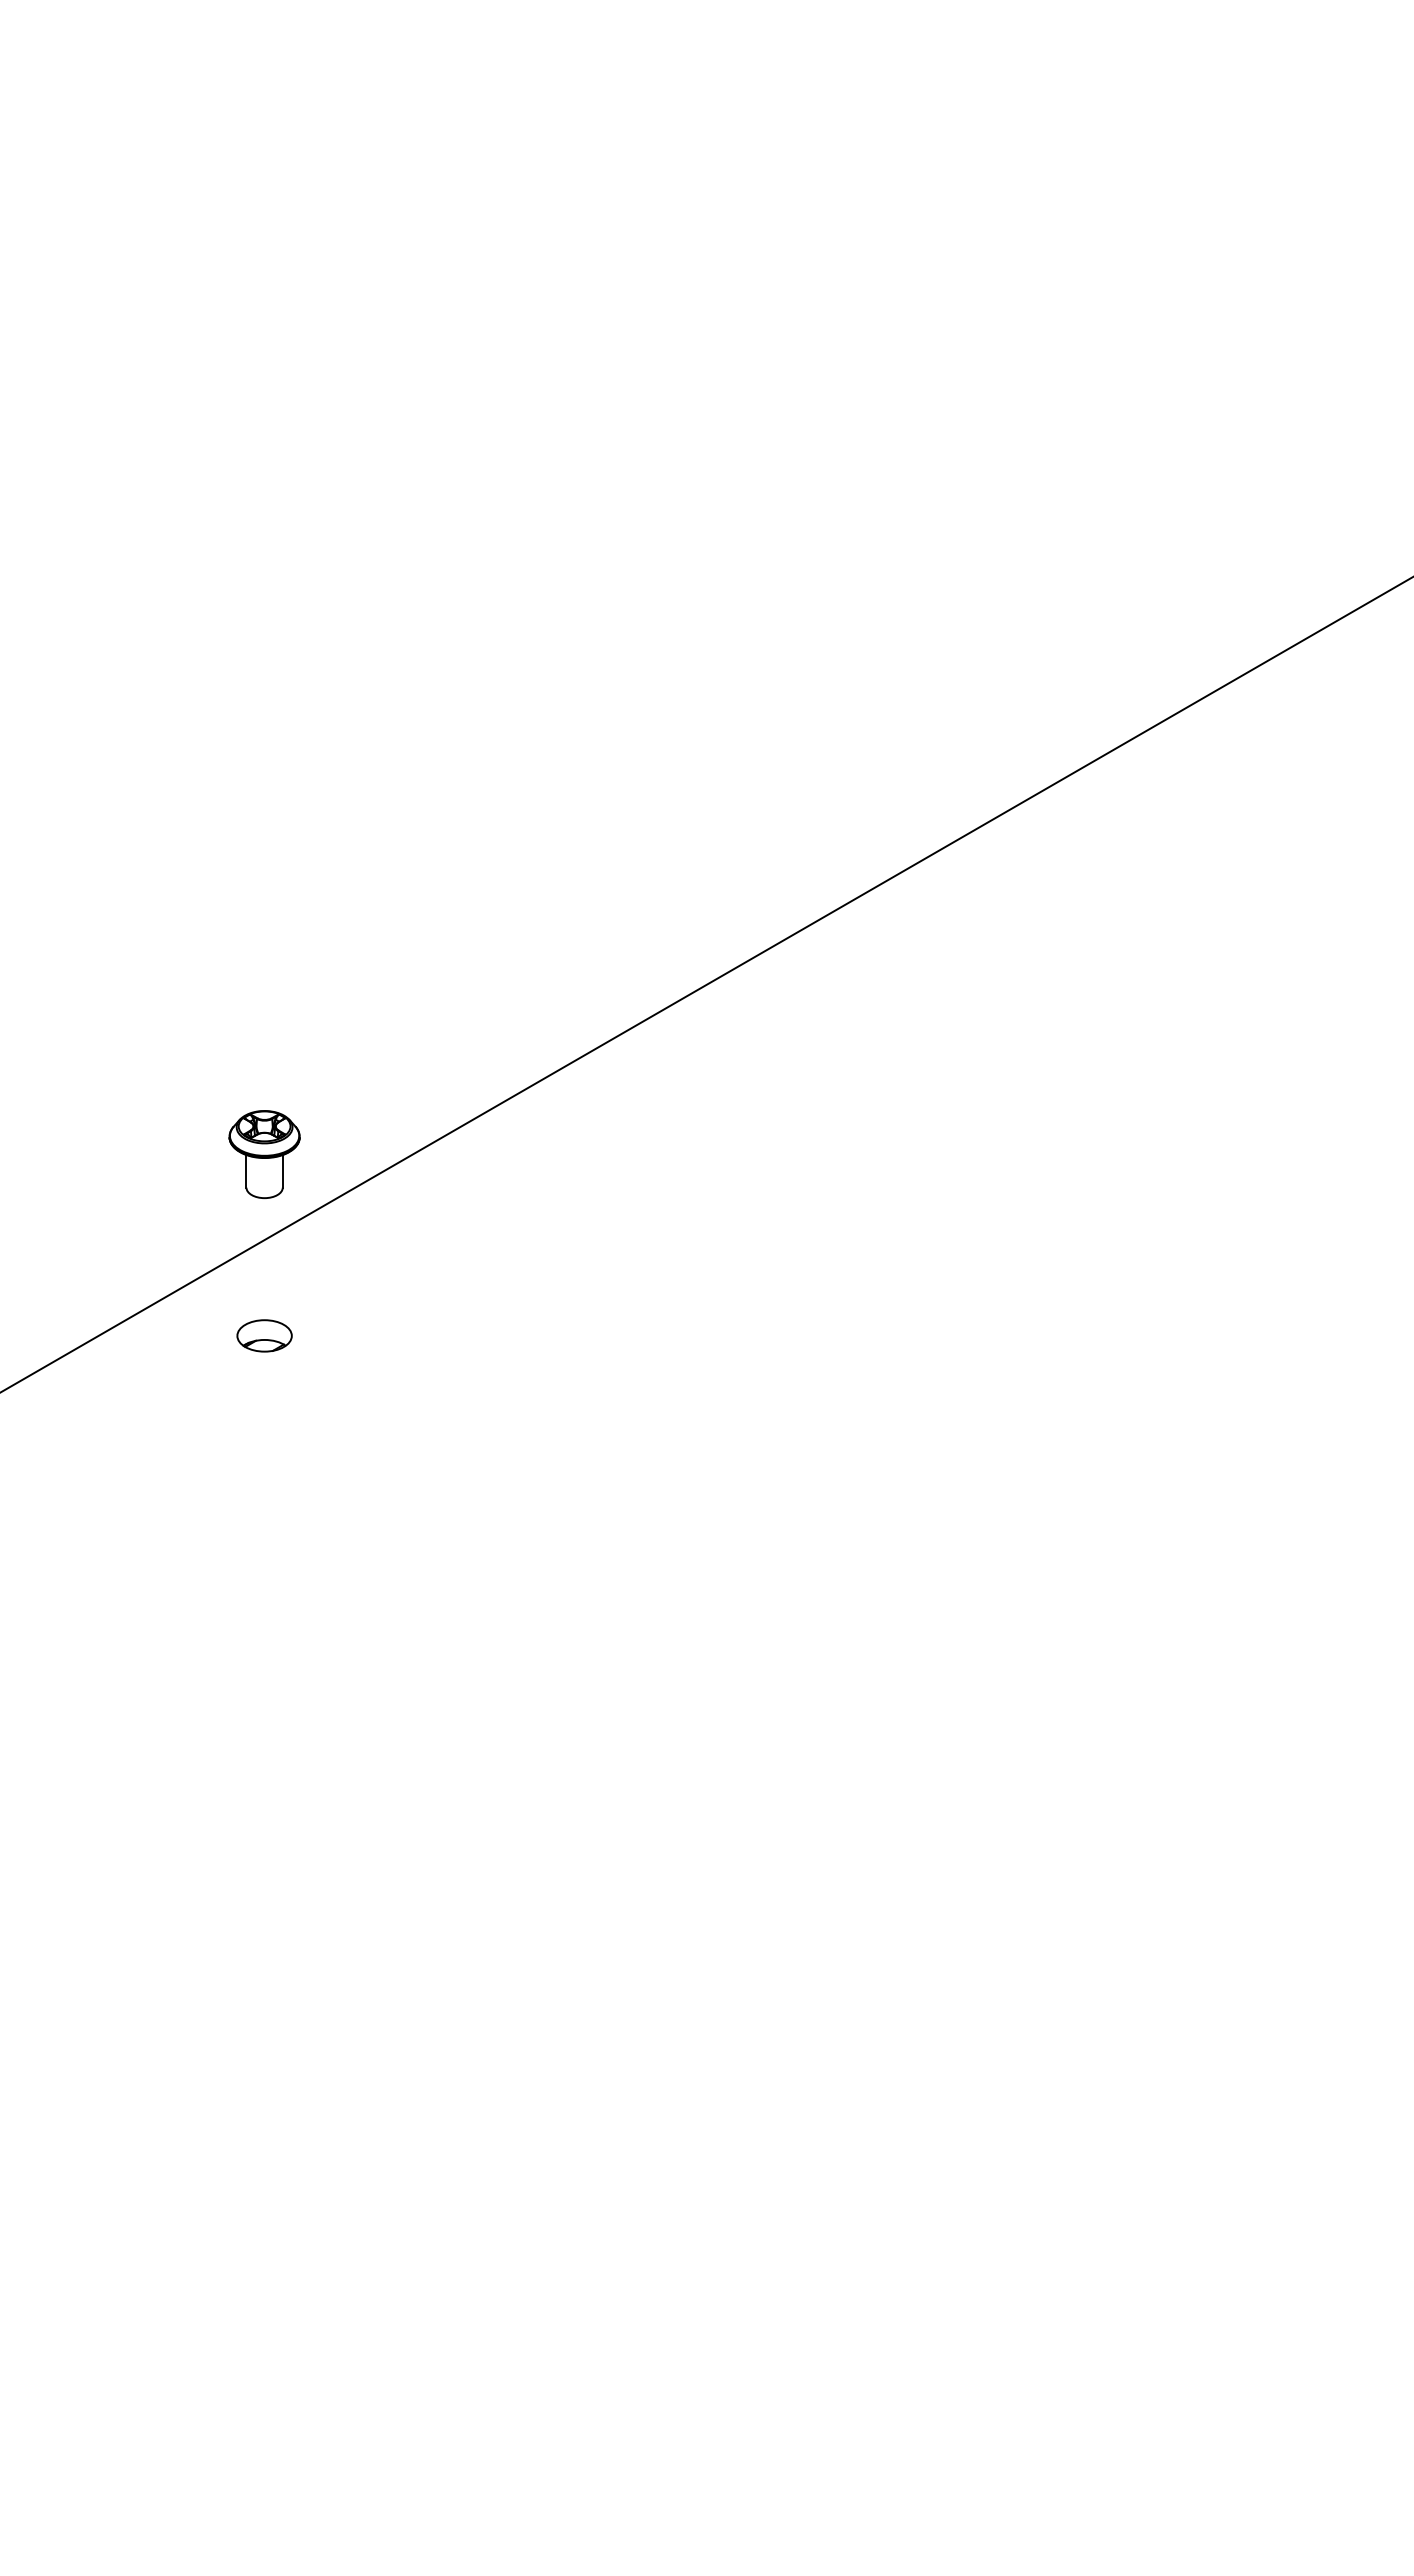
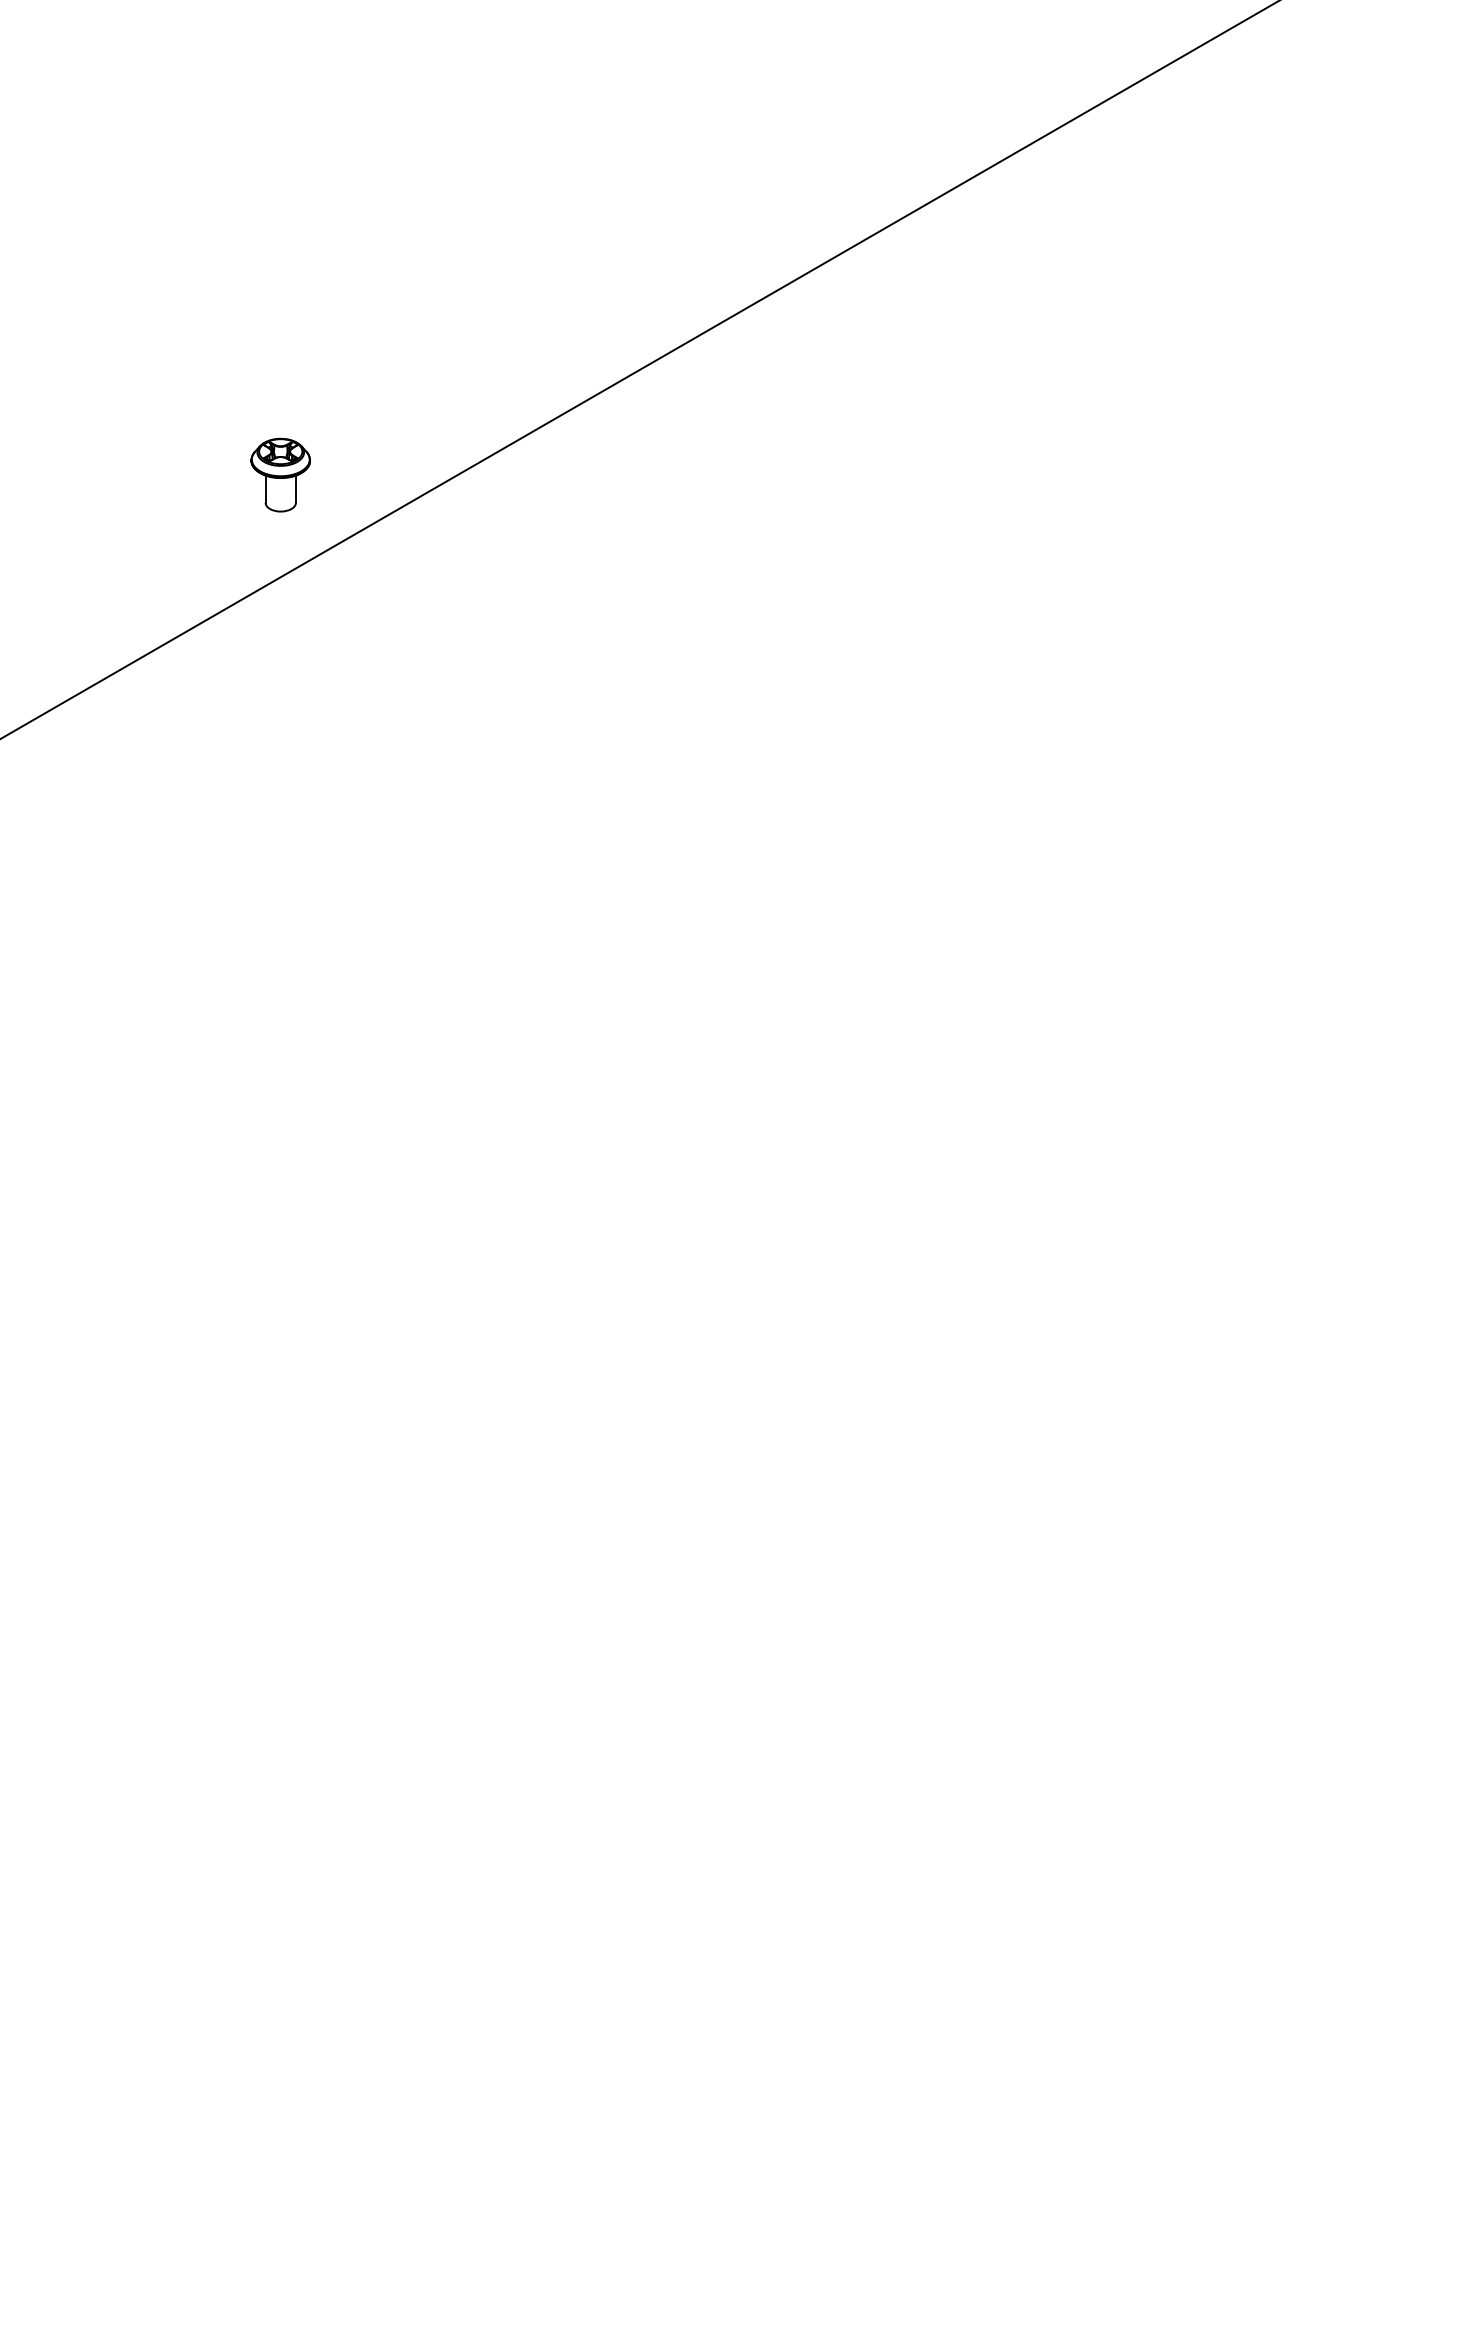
part: (264, 1154) -> (280, 475), size x0.7
part: (264, 1335) -> (280, 691), removed

